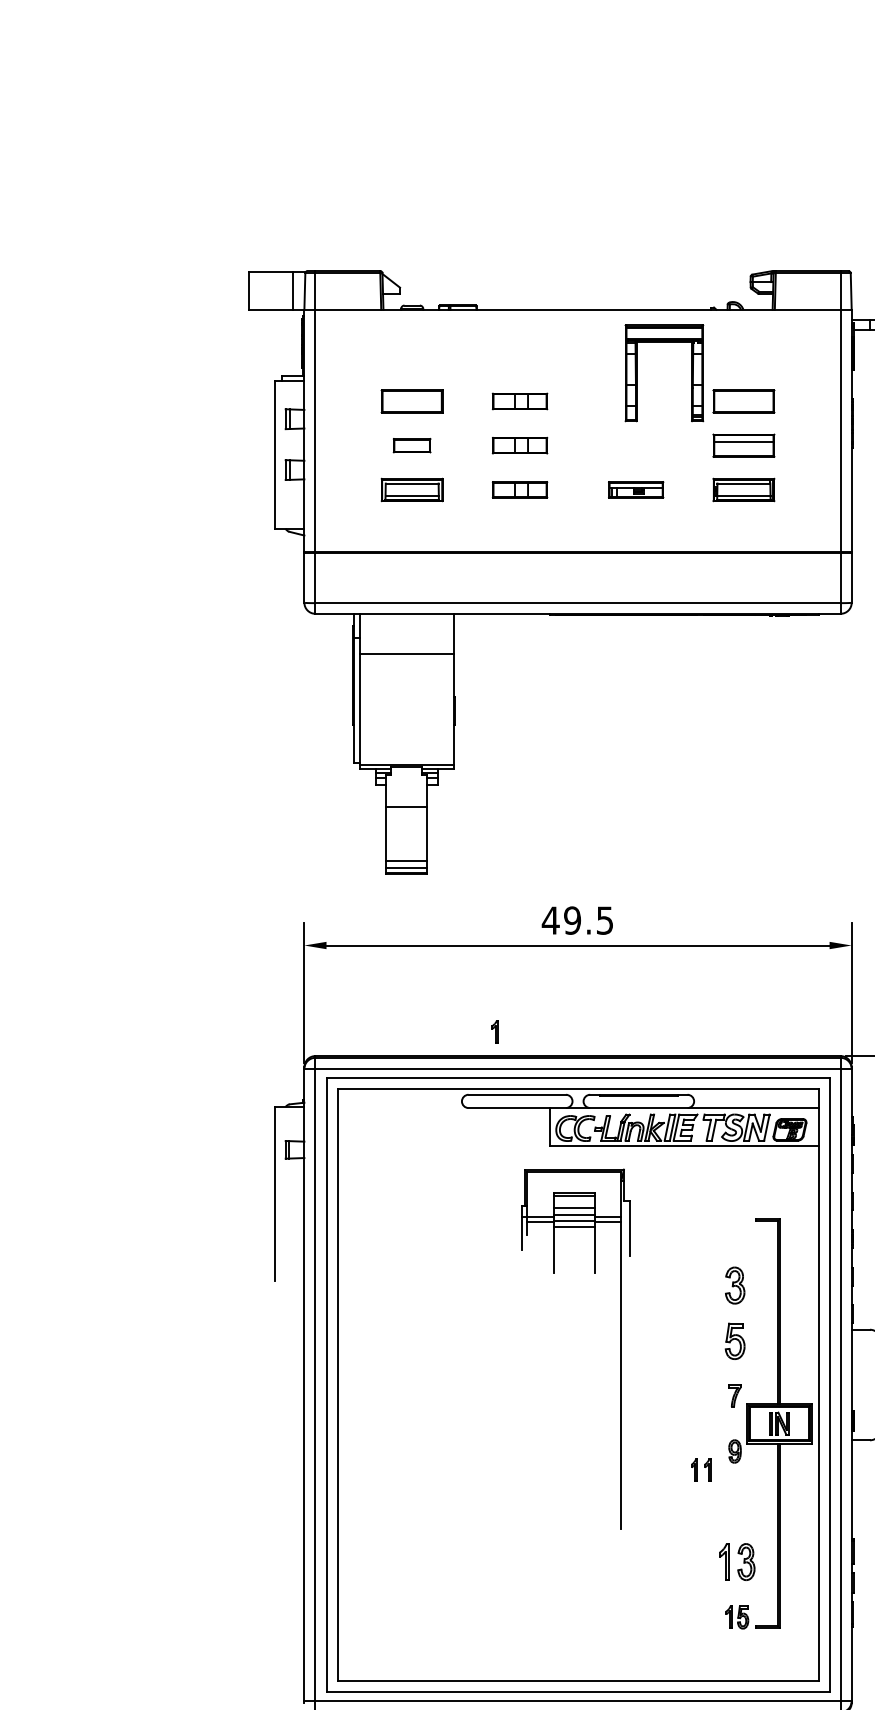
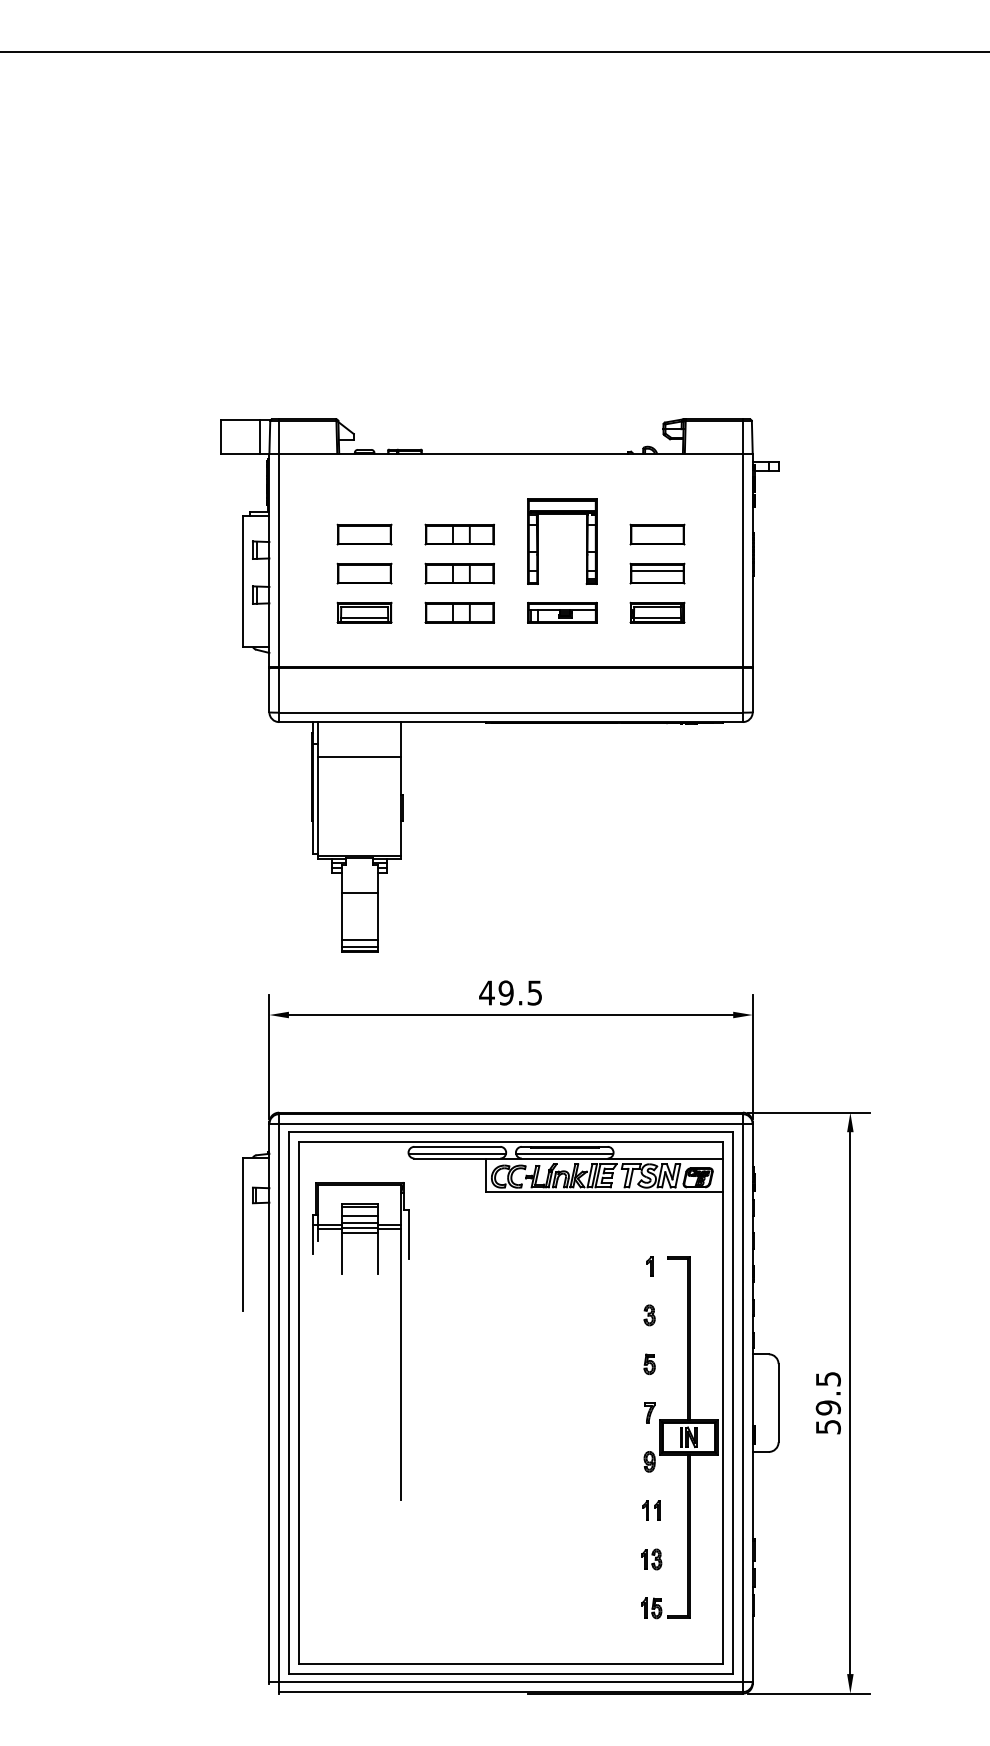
part: (637, 373) -> (538, 541), moved
part: (519, 401) -> (459, 534), size x1.43
part: (412, 445) -> (364, 573), size x1.67
part: (519, 445) -> (459, 573), size x1.43
part: (519, 489) -> (459, 612), size x1.43
part: (636, 489) -> (562, 612), size x1.43
part: (494, 1032) -> (649, 1266), moved
line: (517, 1103) -> (457, 1154), added
line: (638, 1103) -> (564, 1154), added
part: (734, 1285) -> (649, 1315), size x0.62
part: (734, 1340) -> (649, 1363), size x0.62
part: (620, 1349) -> (400, 1341), moved
part: (700, 1470) -> (651, 1510), moved
part: (737, 1562) -> (651, 1559), size x0.62

